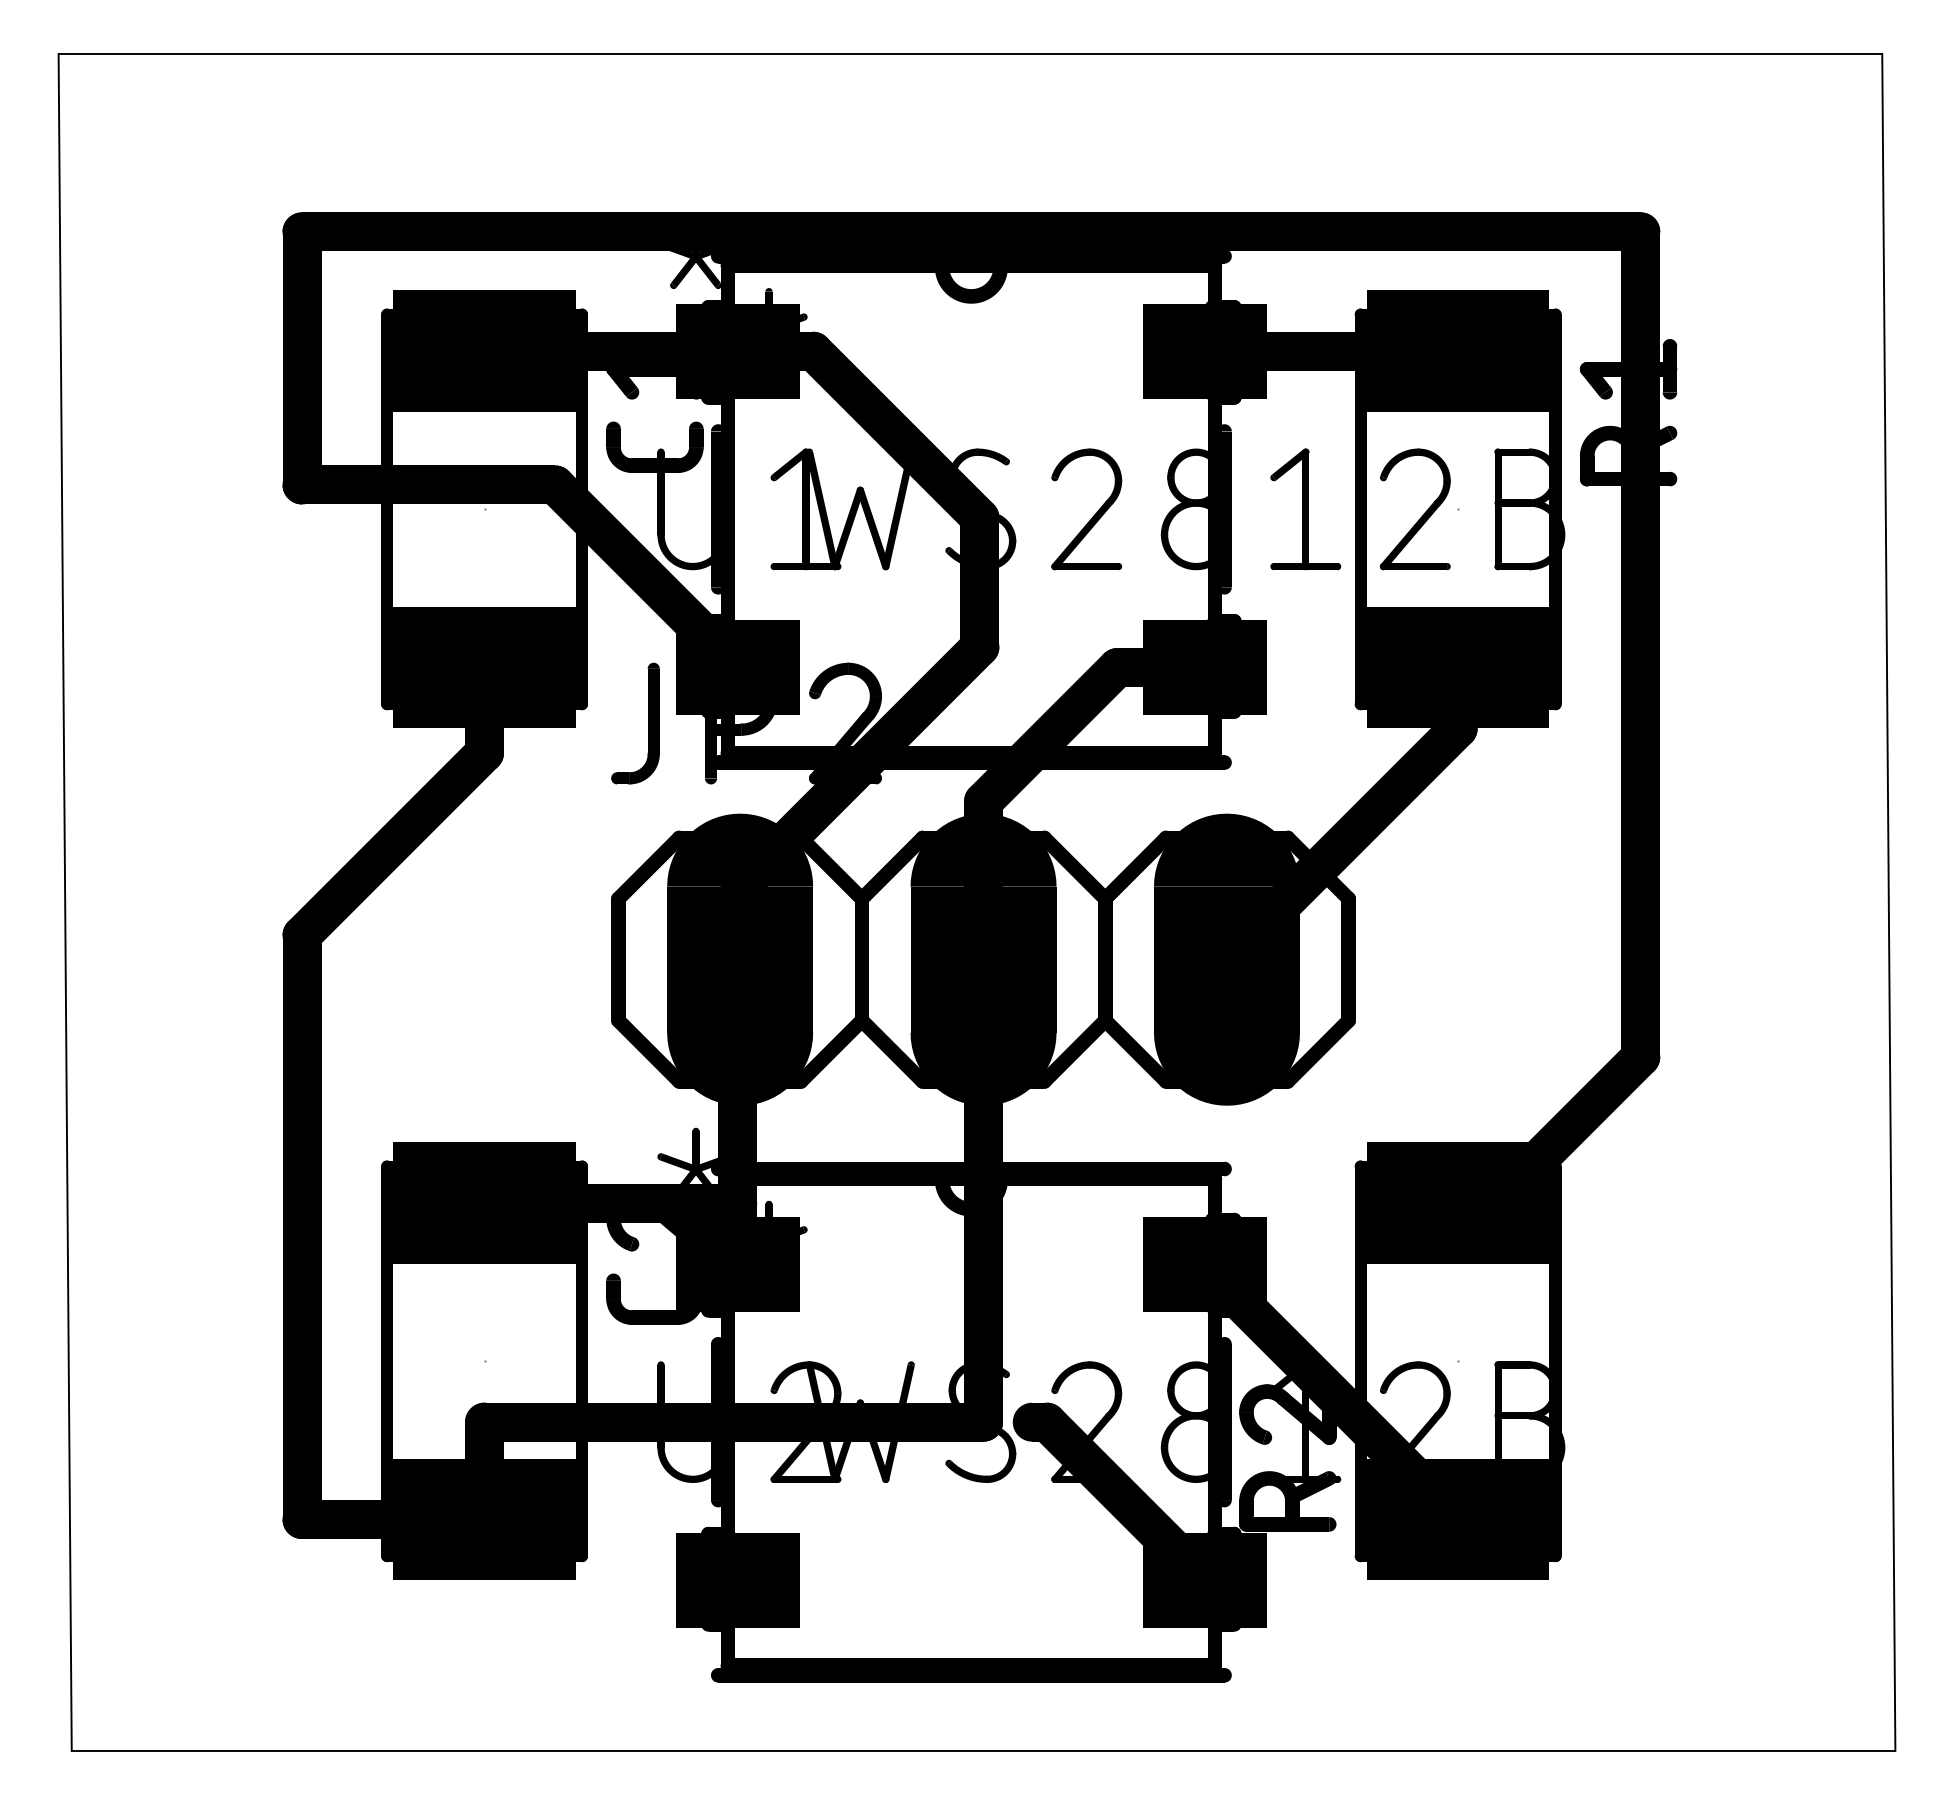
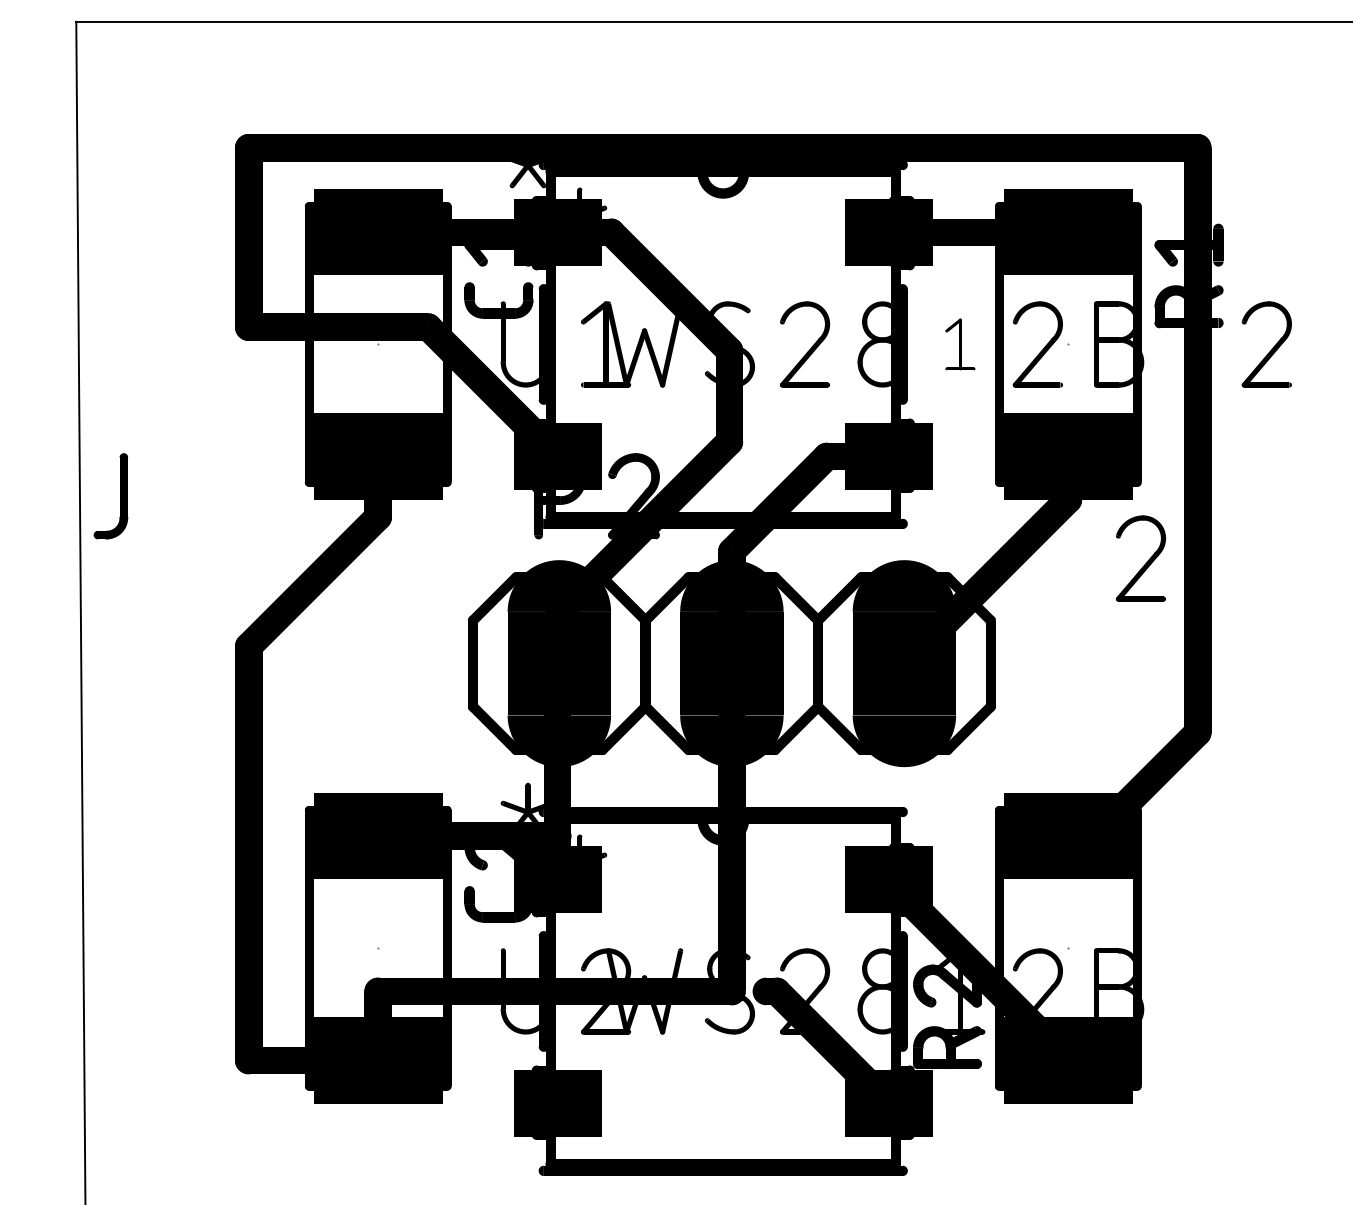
part: (1305, 509) -> (960, 344), size x0.6
part: (1746, 513) -> (1272, 347), added
part: (648, 723) -> (120, 496), moved
part: (1567, 817) -> (1145, 562), added

